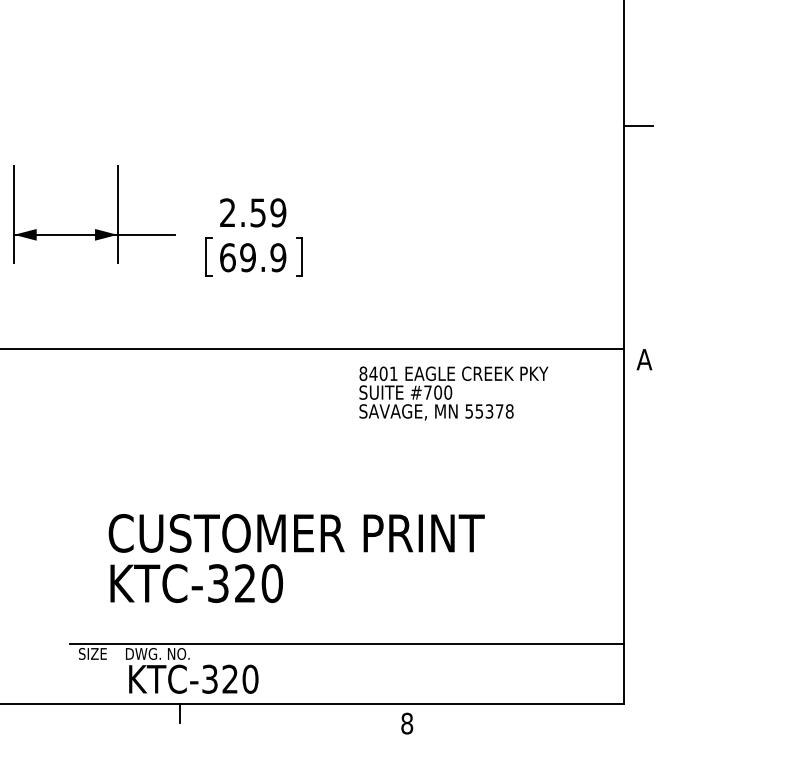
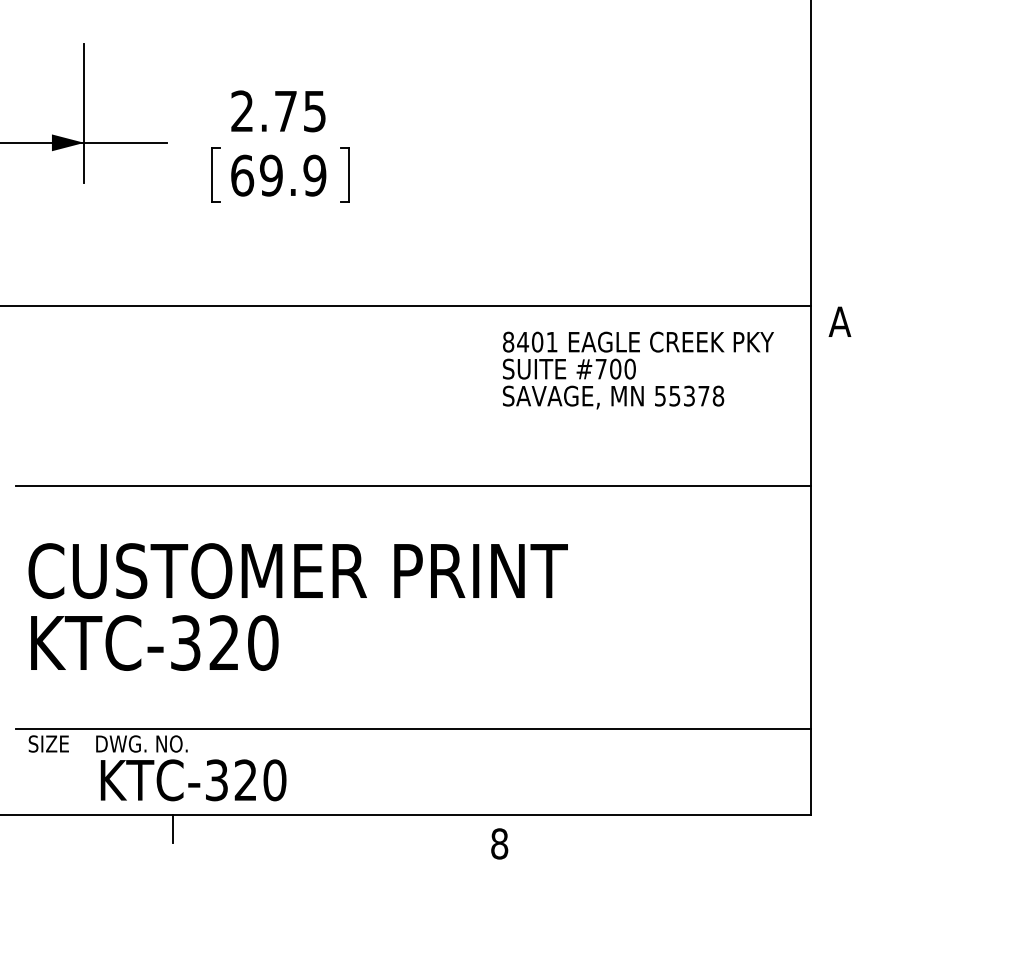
text: (268, 212) -> (300, 110), 2.59 -> 2.75
text: (453, 393) -> (637, 370), moved
line: (347, 474) -> (414, 486), added
text: (296, 558) -> (297, 607), moved

